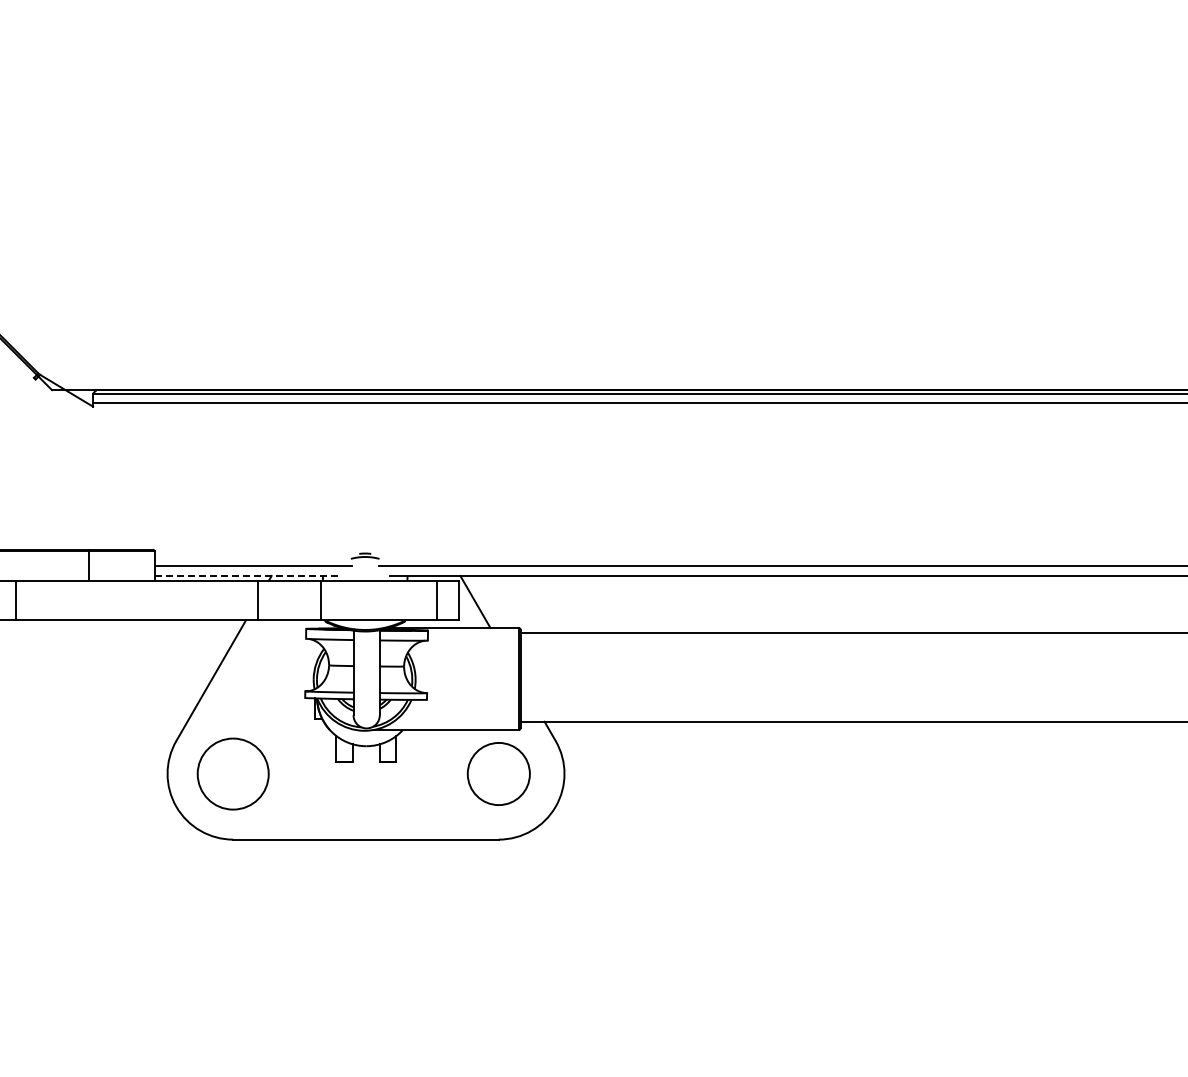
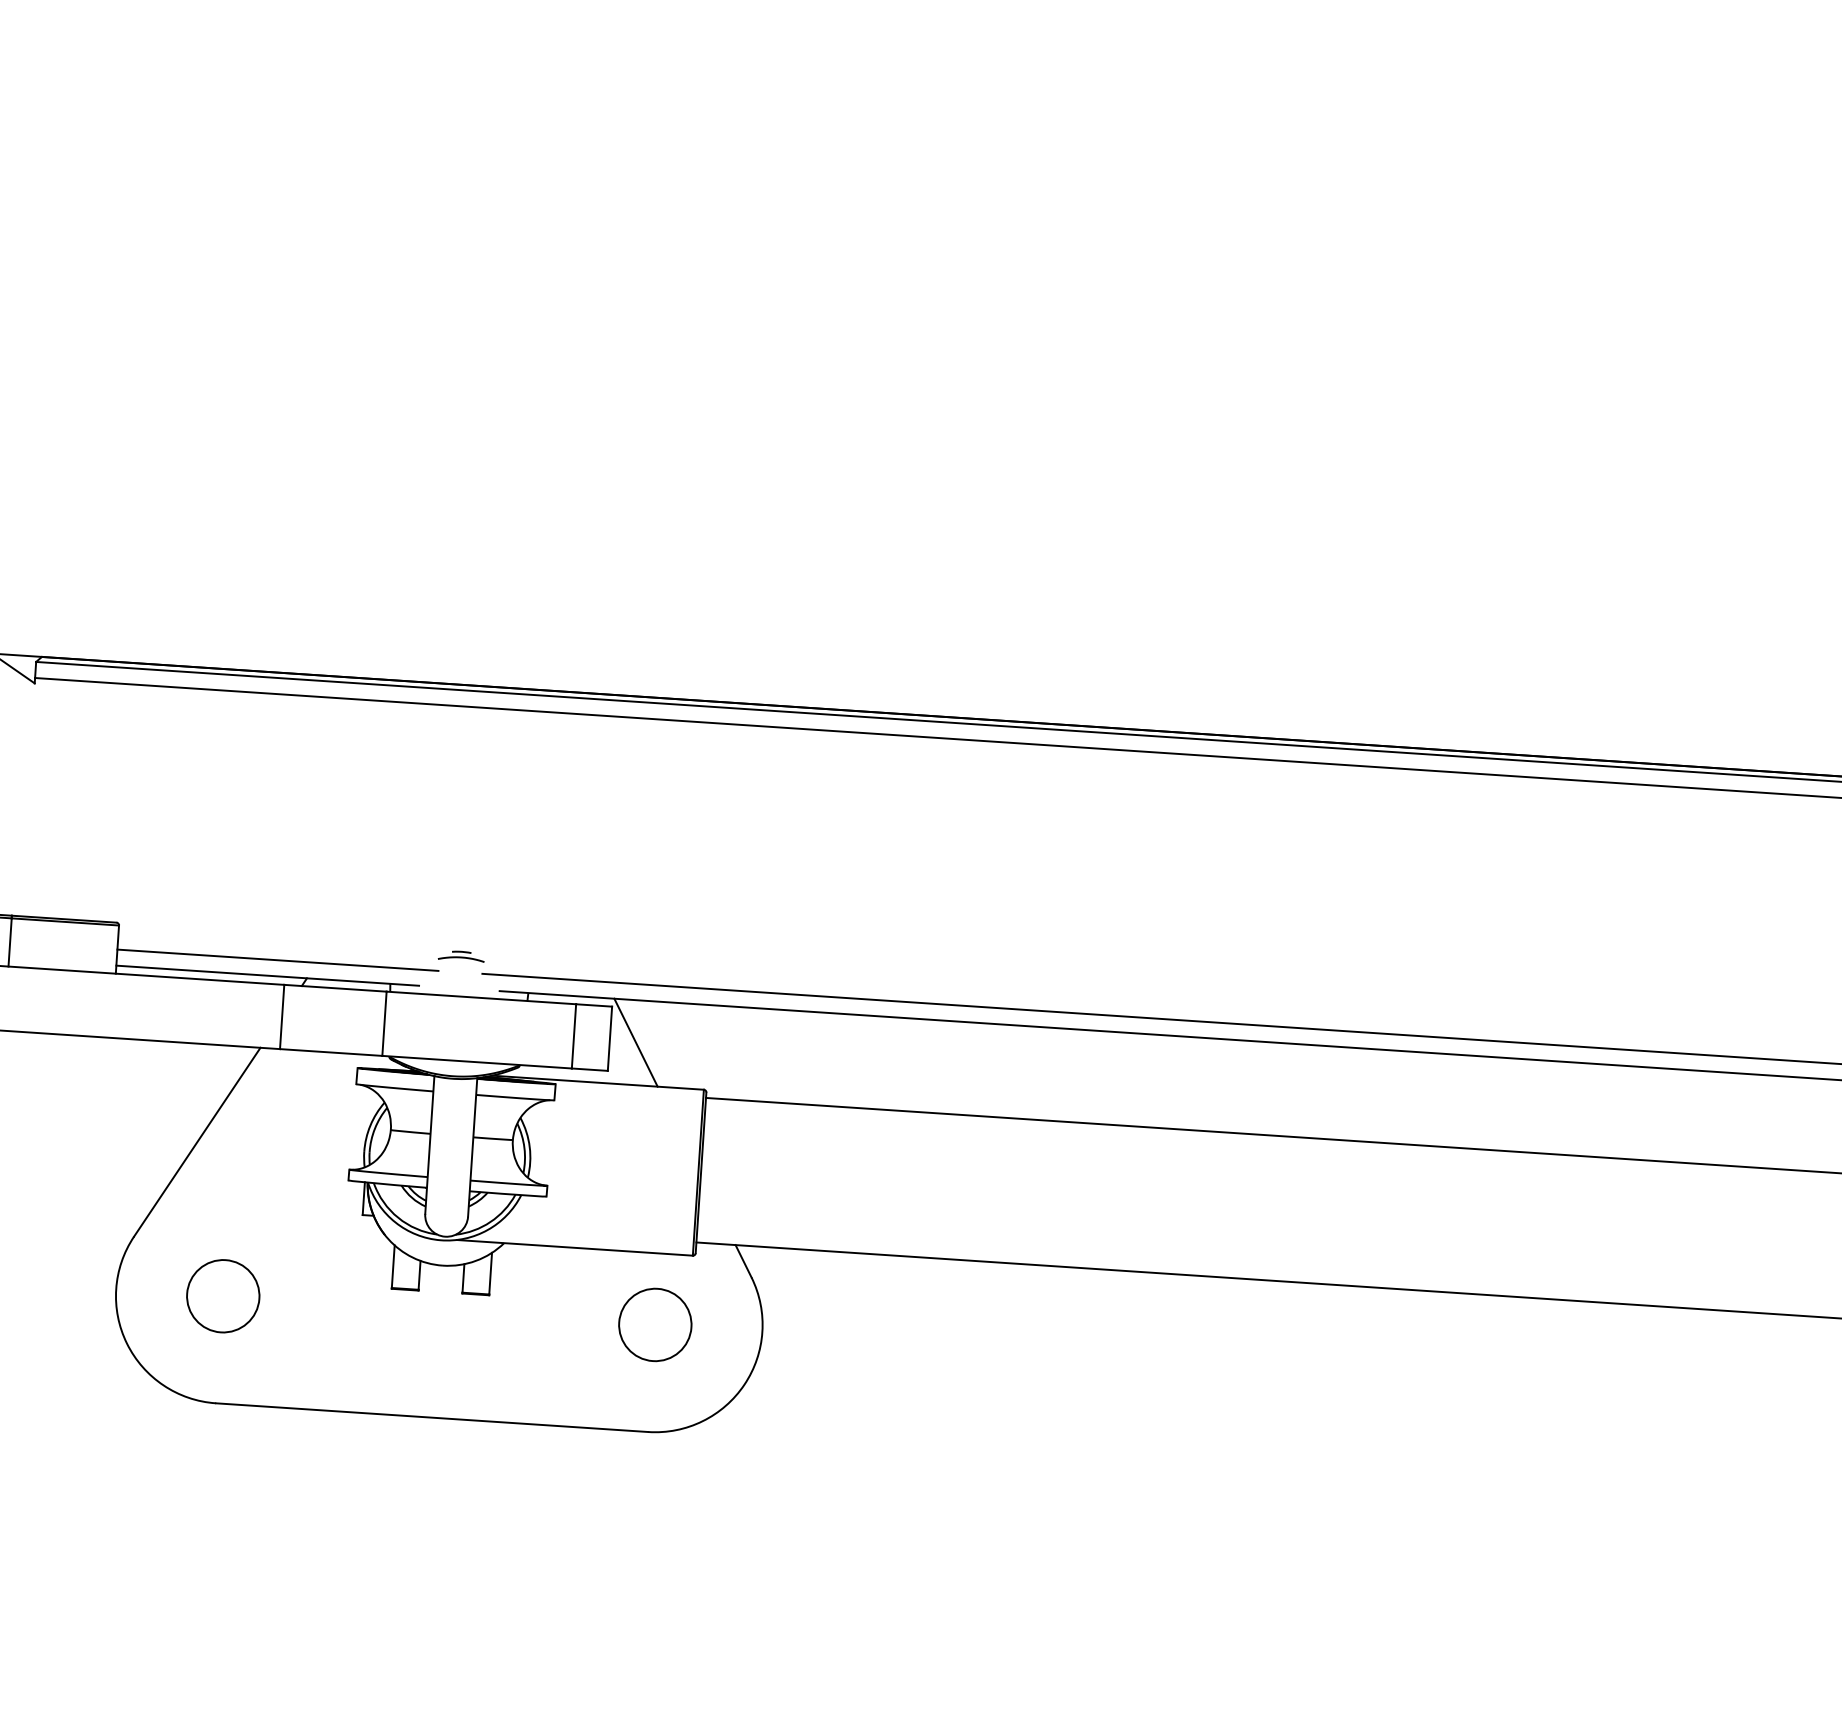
line: (247, 576) -> (267, 976), dashed -> solid
circle: (233, 773) -> (223, 1295), size x0.62
circle: (498, 773) -> (654, 1324), size x0.71

